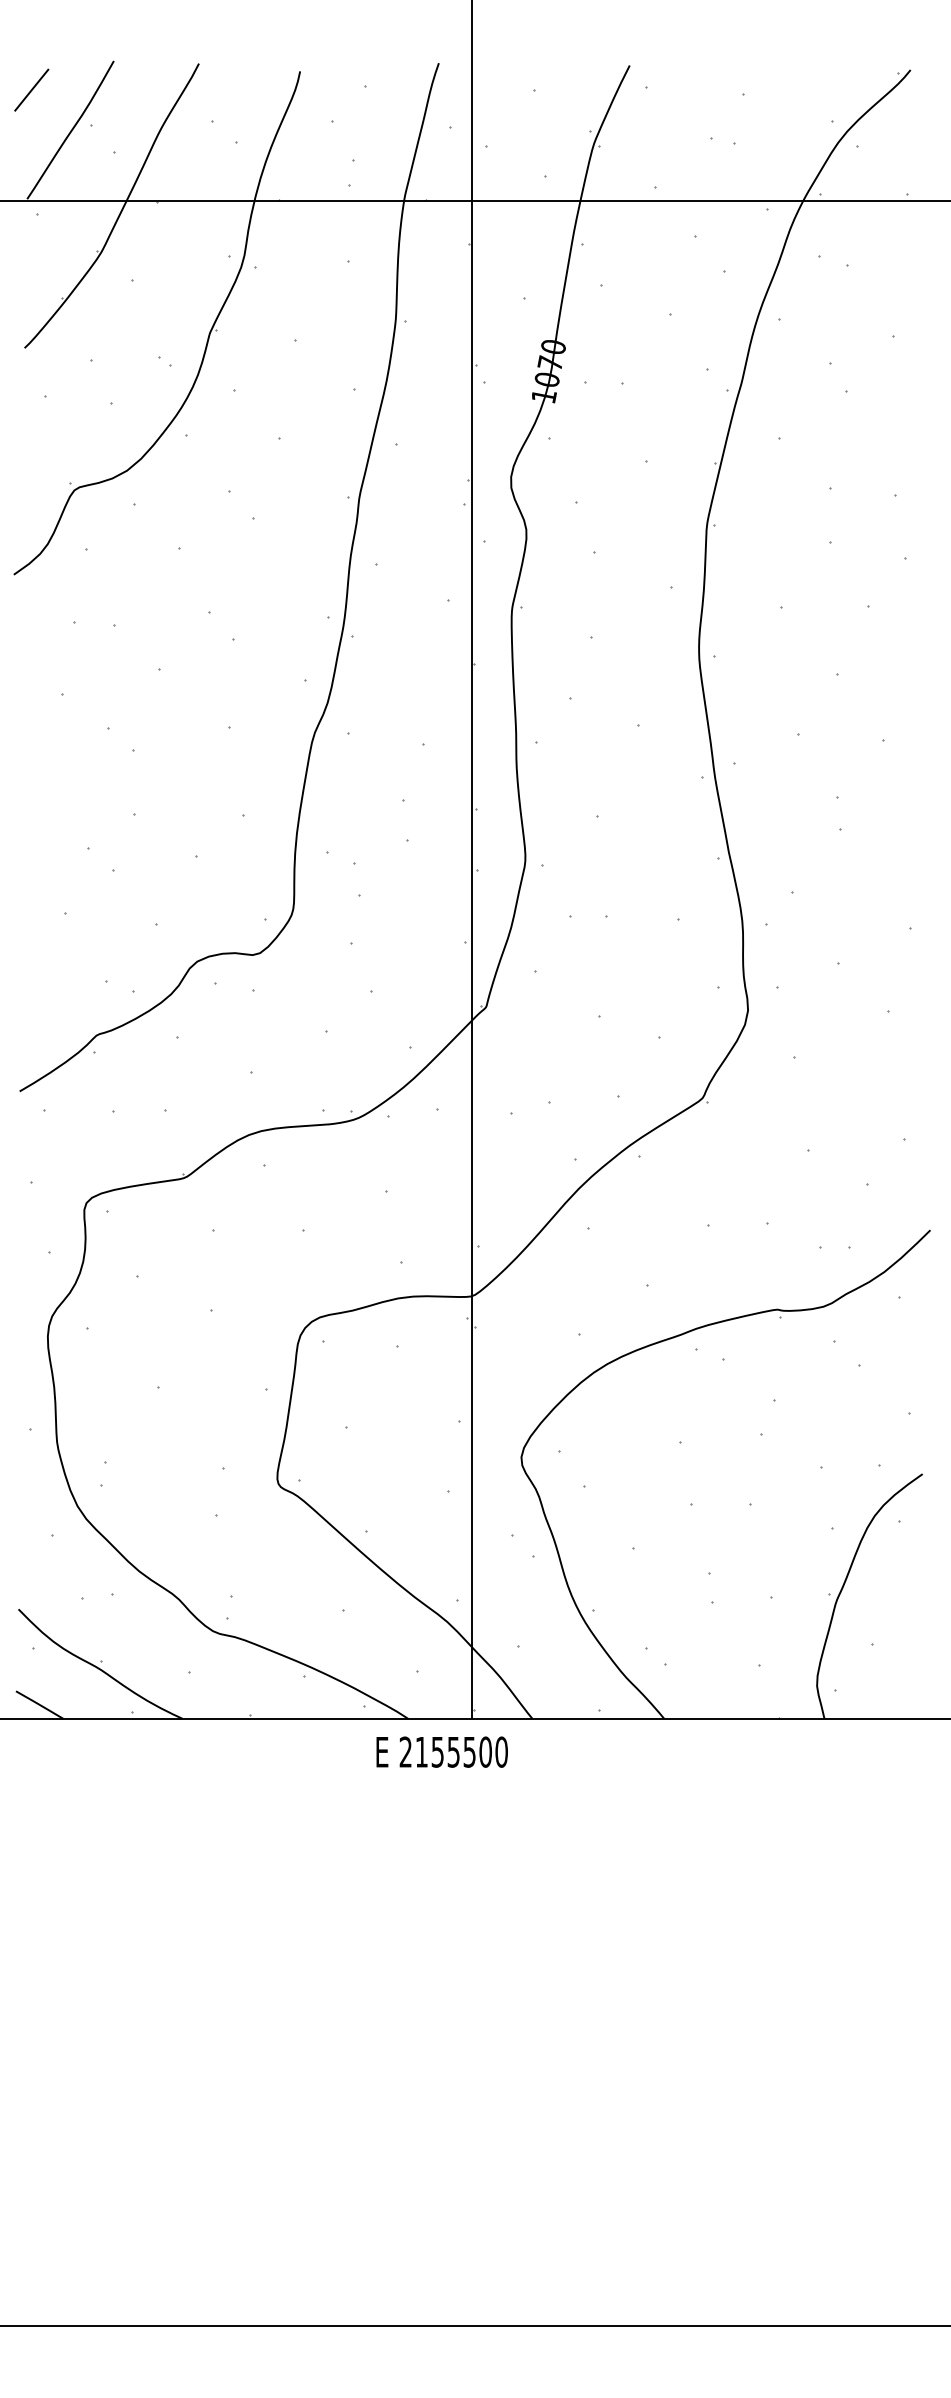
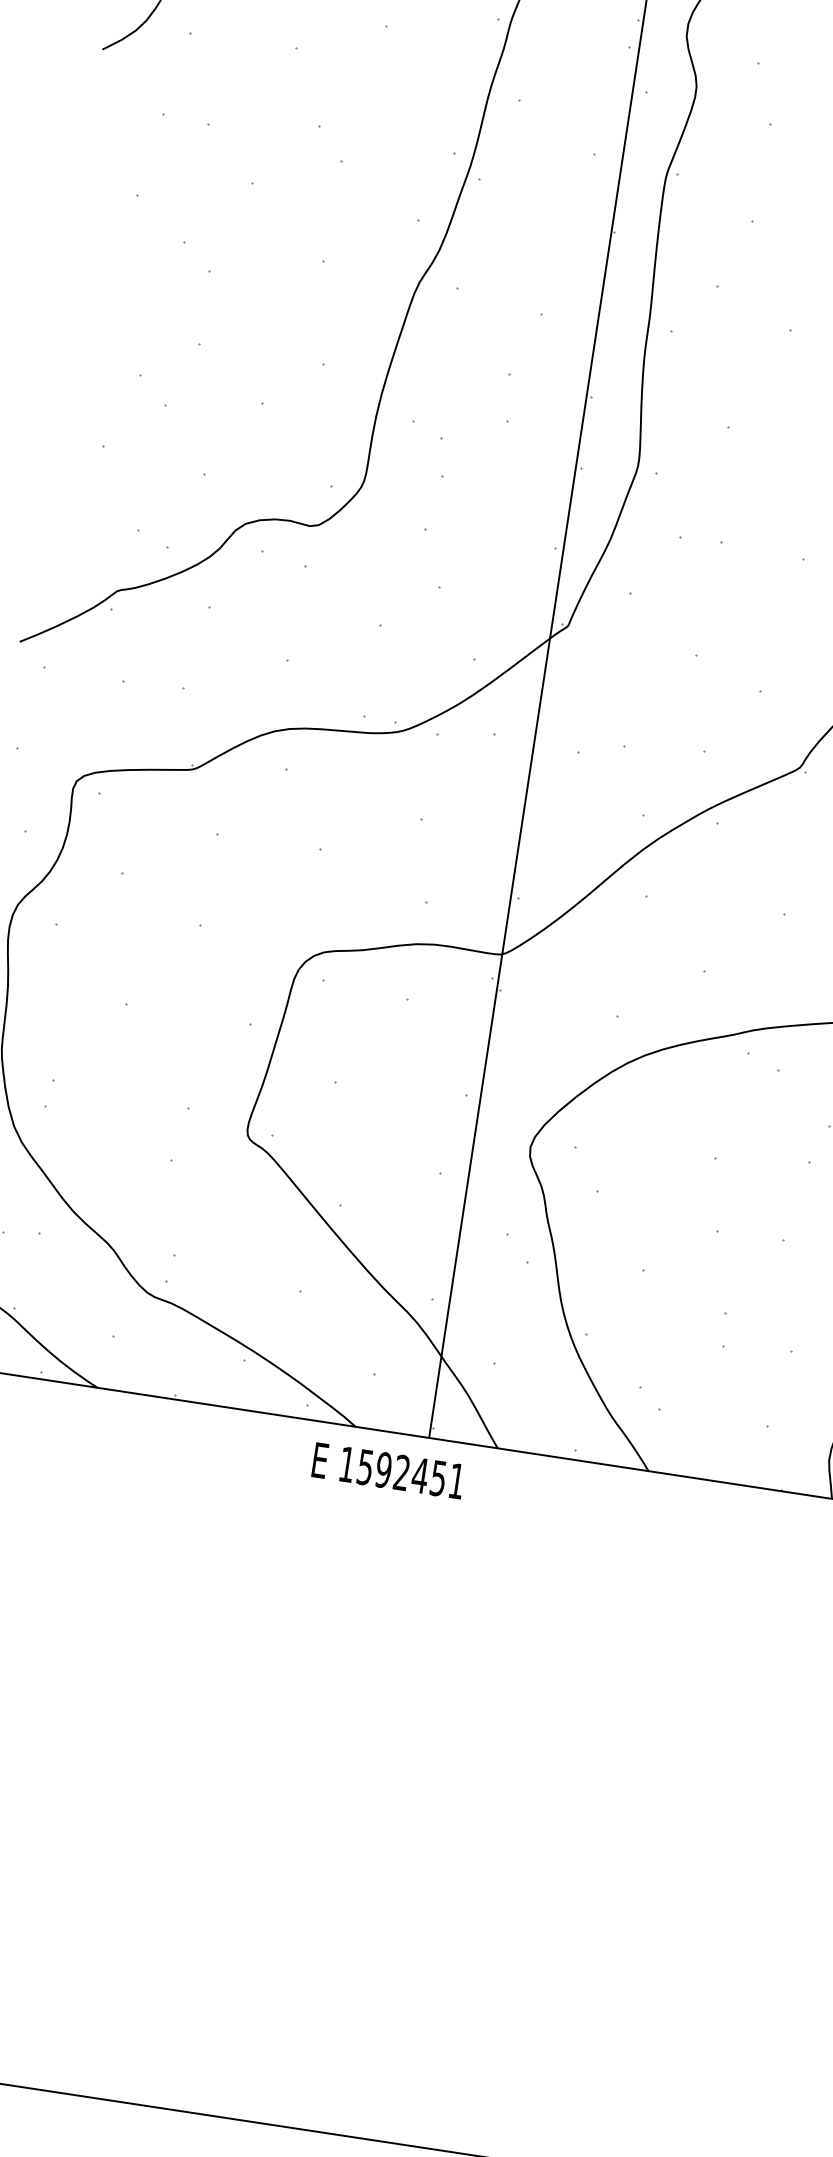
text: (453, 1751) -> (401, 1472), 2155500 -> 1592451

